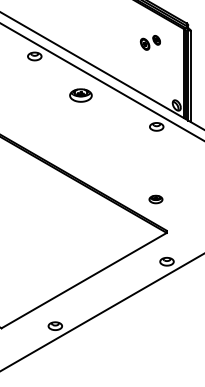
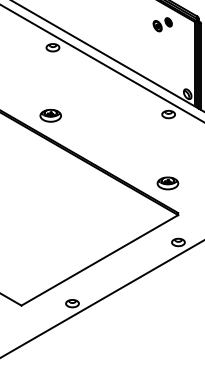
part: (150, 42) -> (162, 24), moved
part: (80, 95) -> (50, 115), moved
part: (155, 199) -> (167, 183), size x1.67

